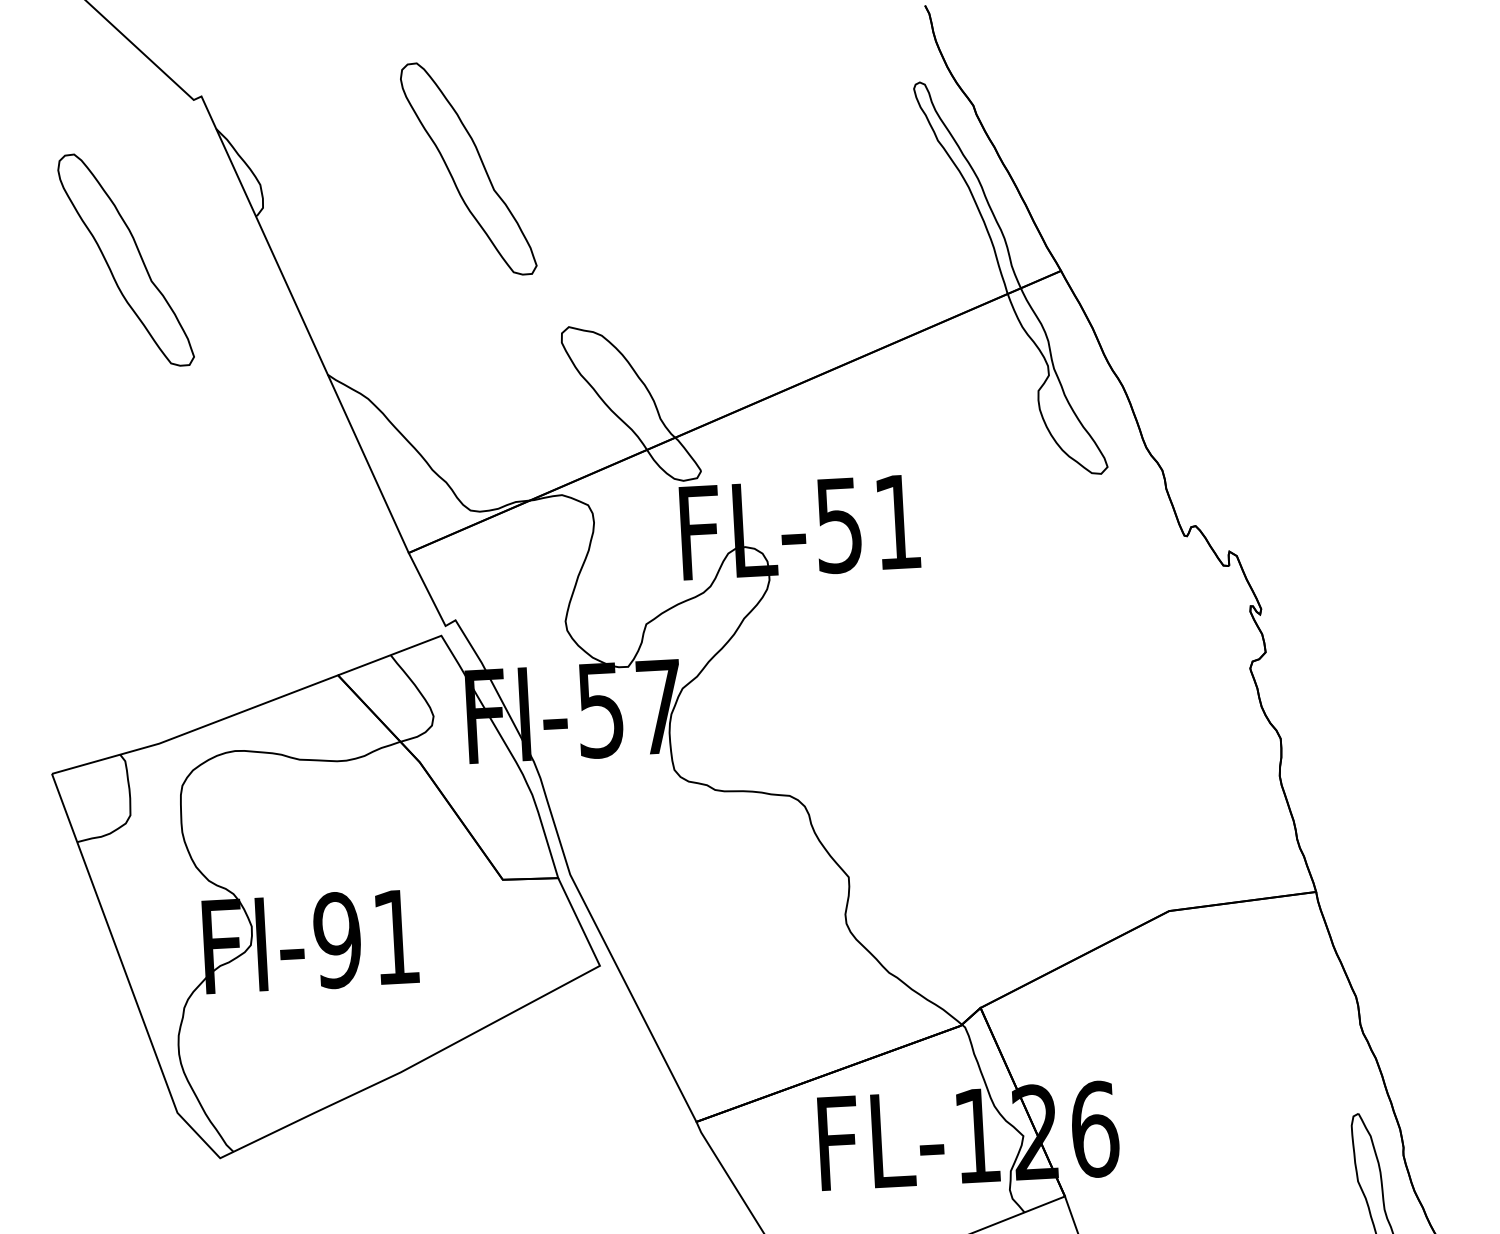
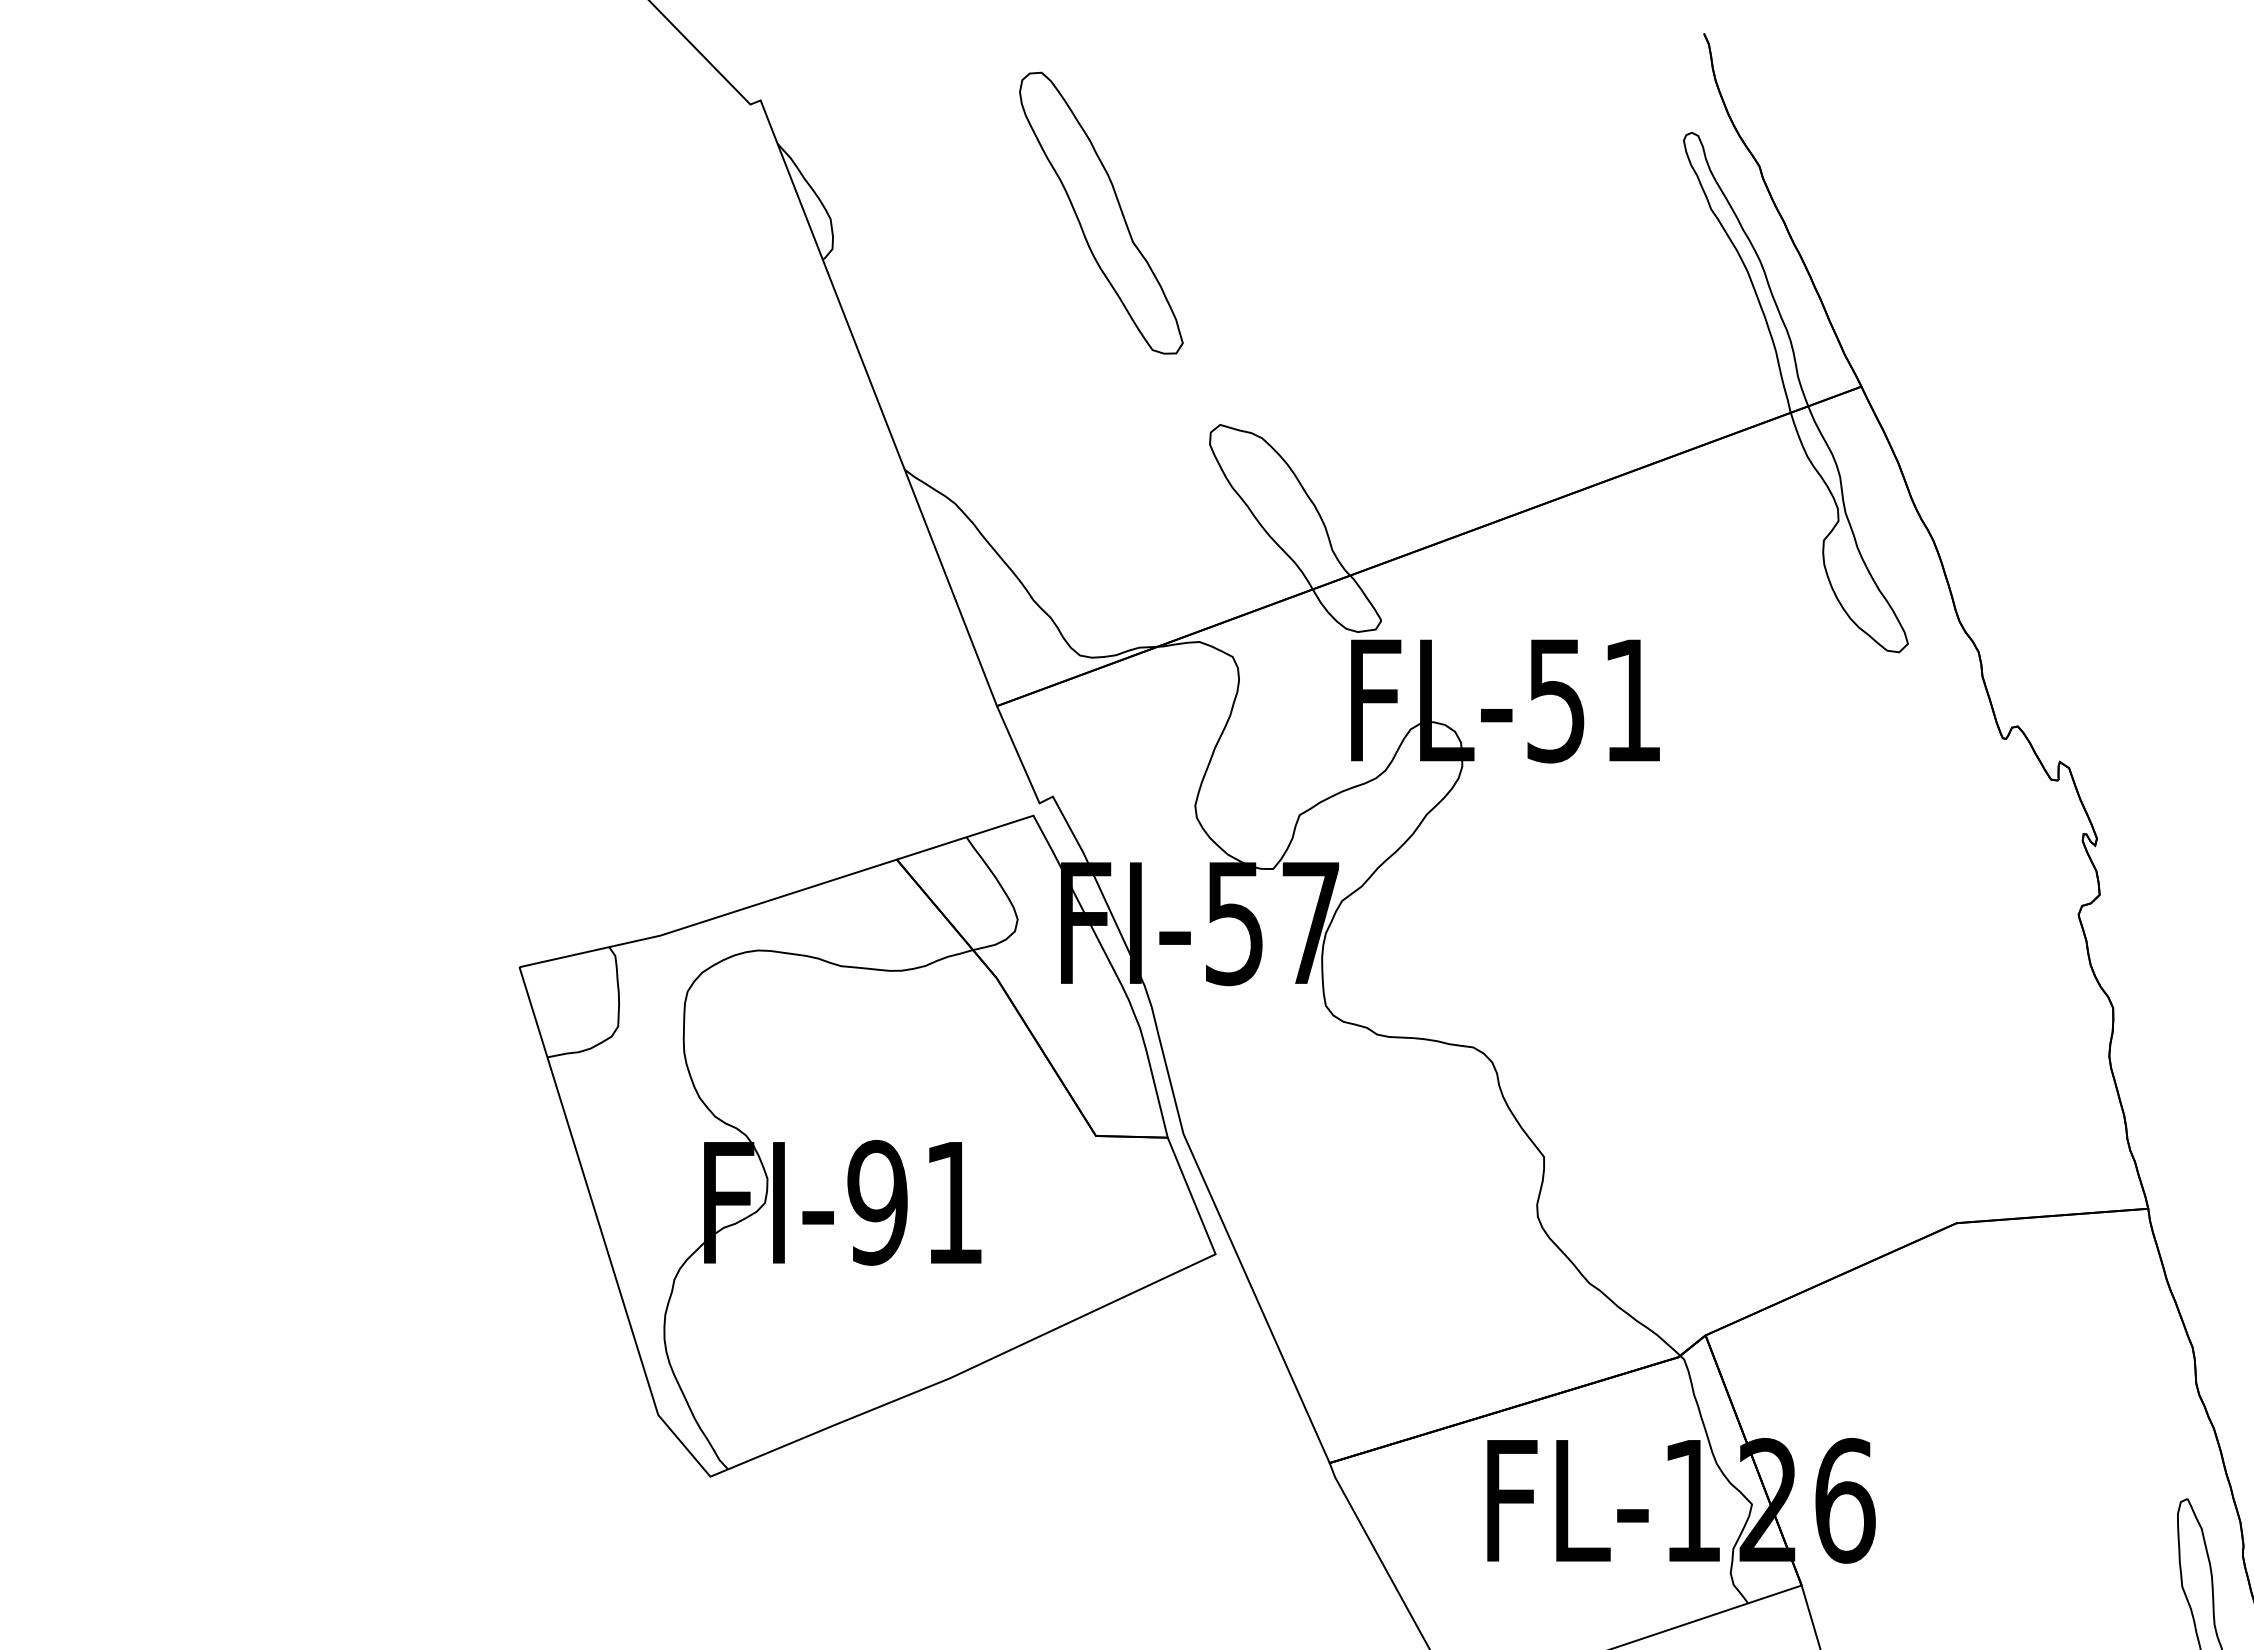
part: (126, 259) -> (651, 306), removed

